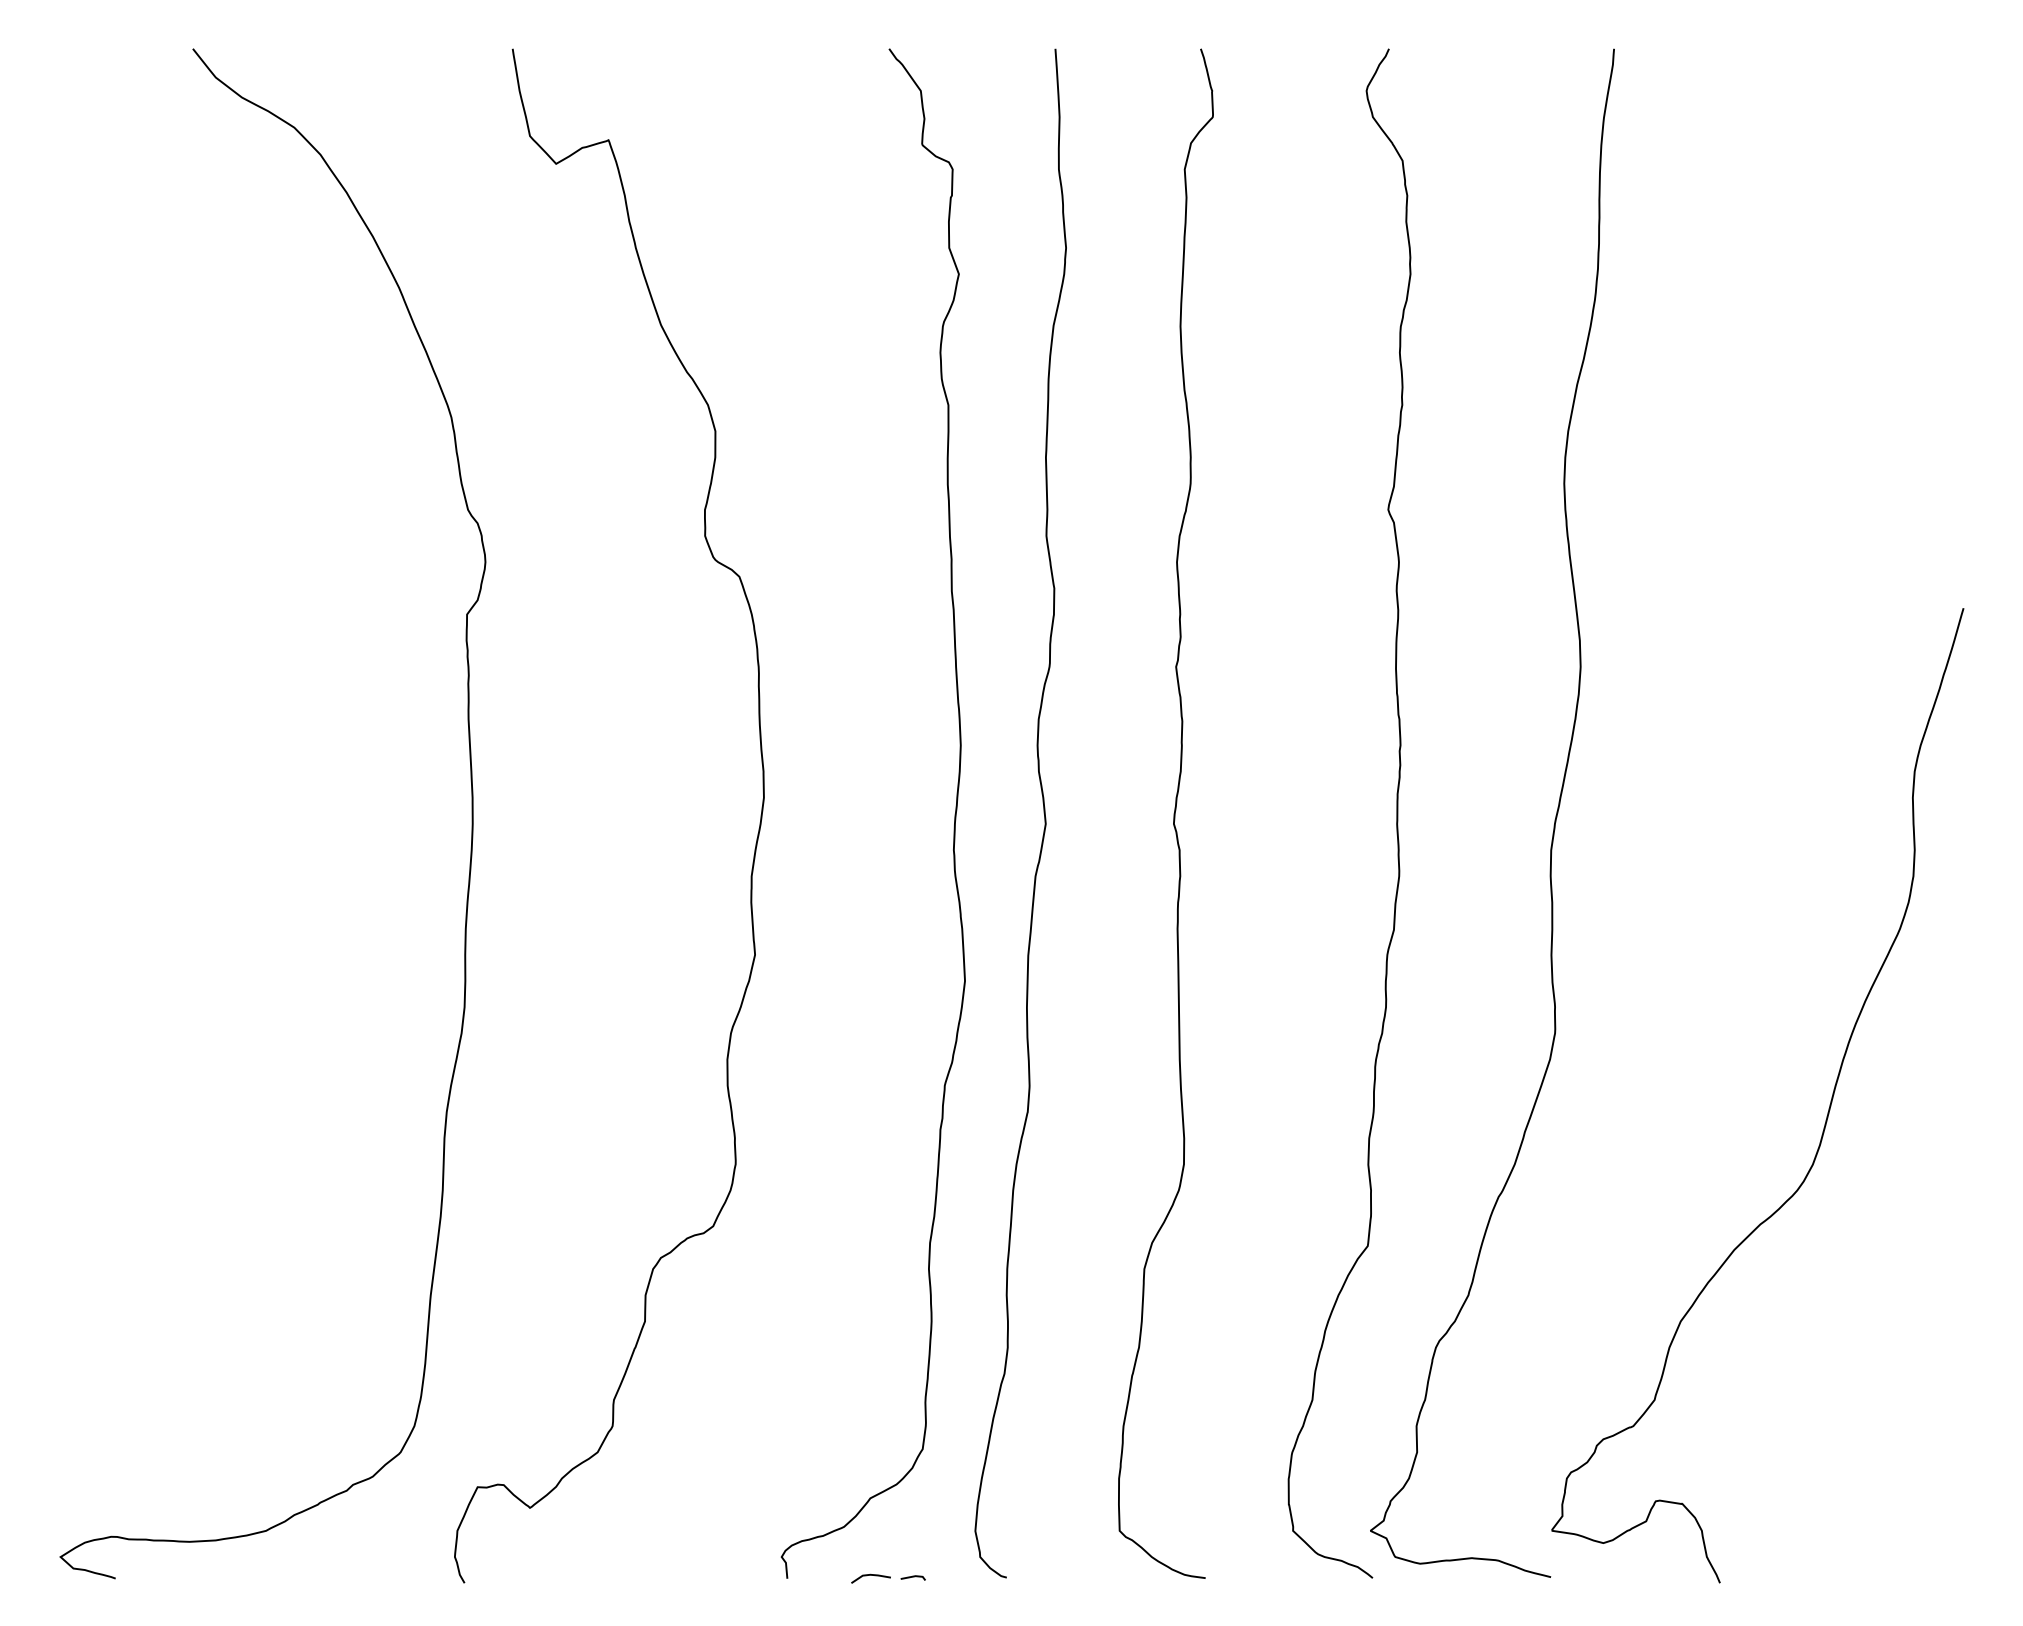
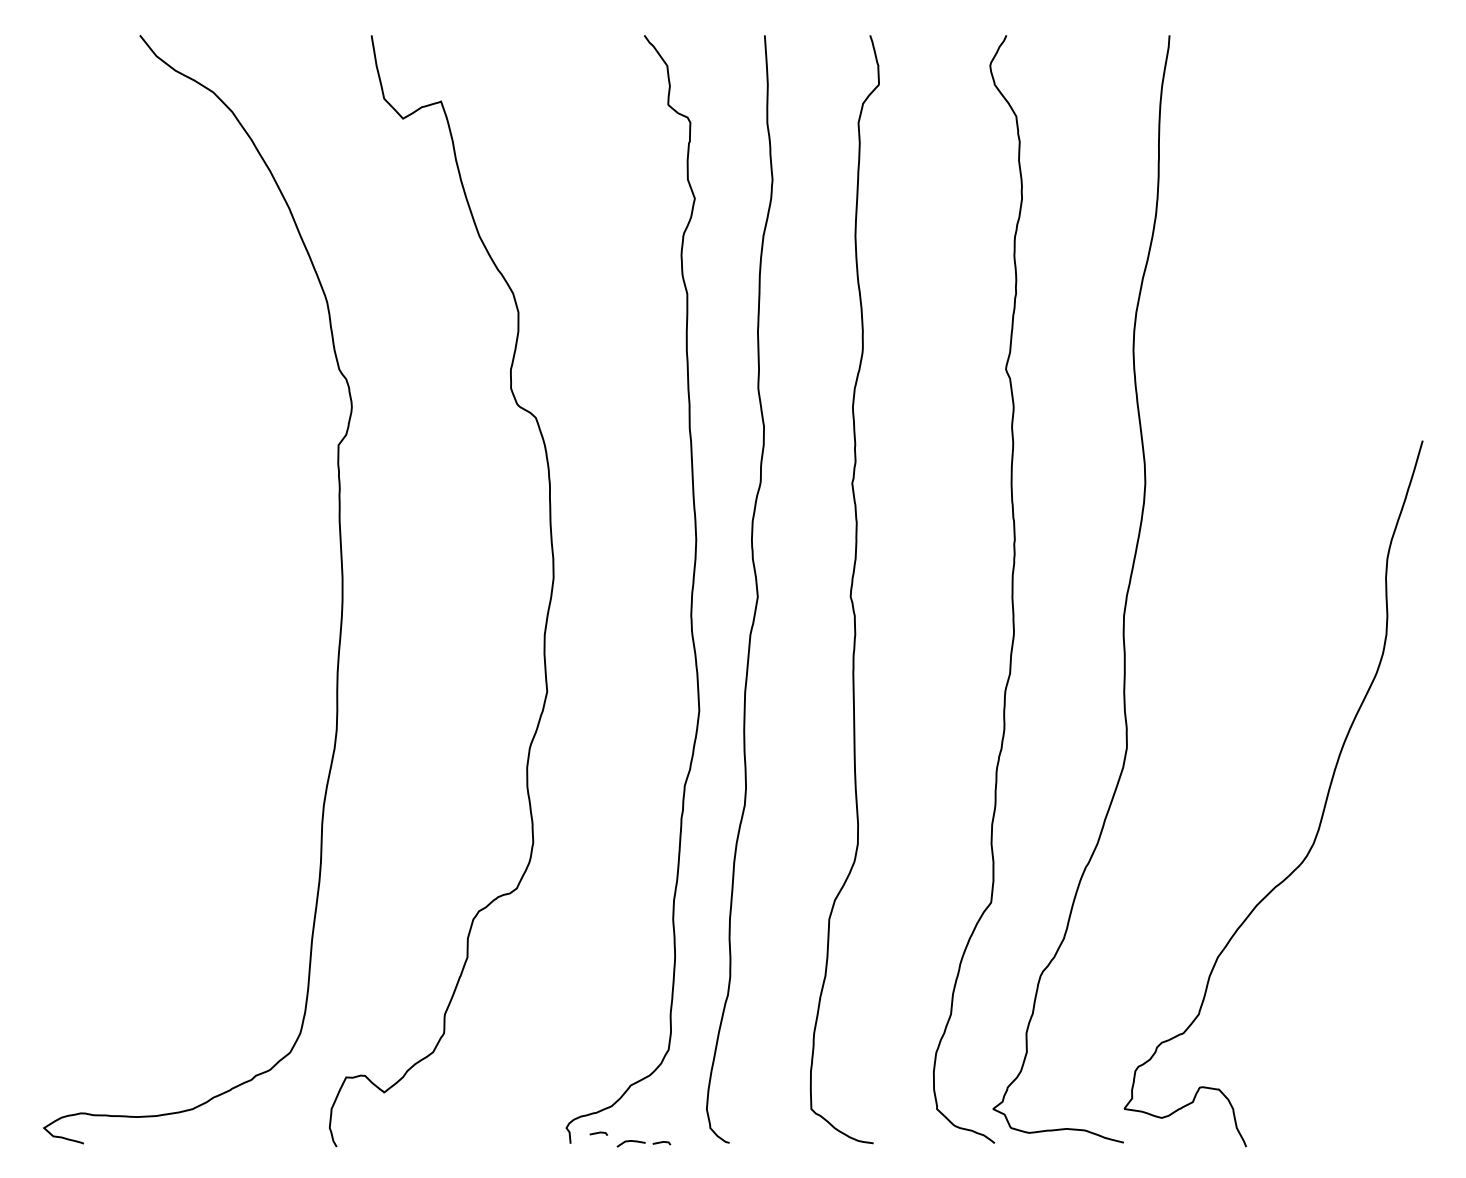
line: (825, 1564) -> (598, 1133), added

